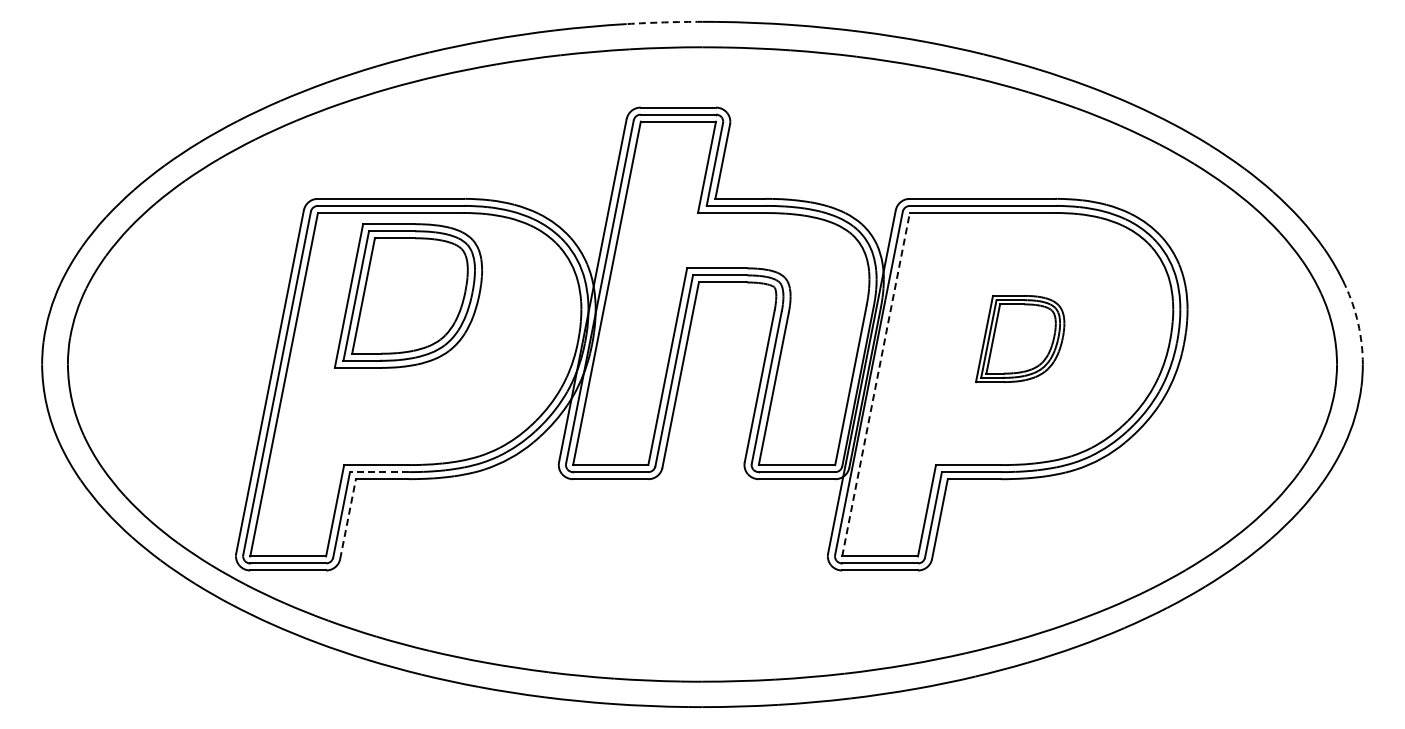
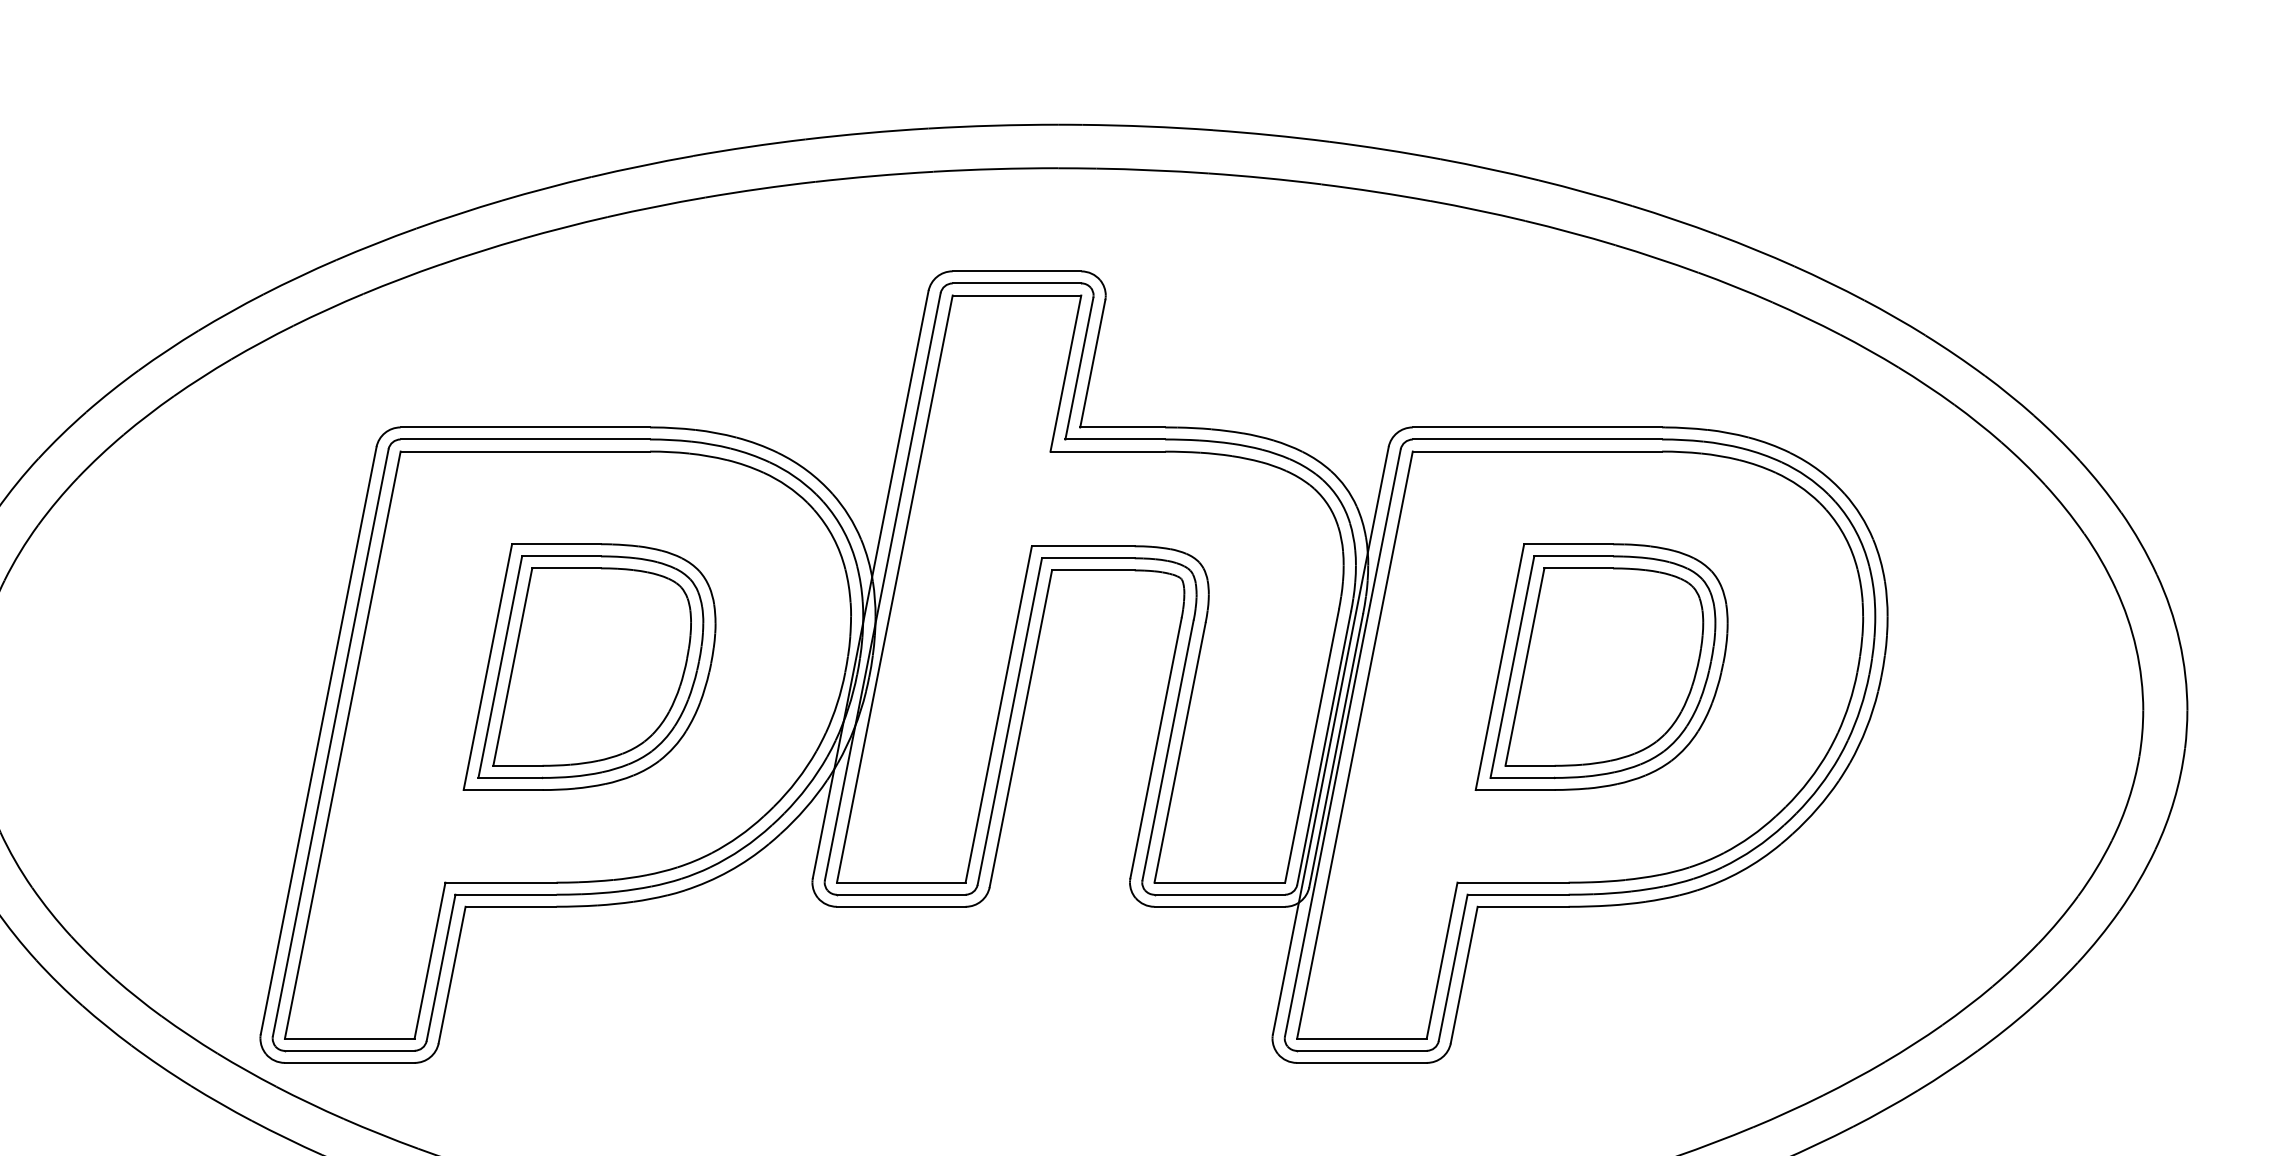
arc: (664, 22) -> (993, 125), dashed -> solid
part: (407, 295) -> (587, 666), moved
arc: (1358, 323) -> (2179, 640), dashed -> solid
part: (1019, 338) -> (1600, 666), size x1.67
line: (876, 384) -> (1355, 744), dashed -> solid
line: (379, 472) -> (505, 895), dashed -> solid
line: (348, 519) -> (452, 975), dashed -> solid

